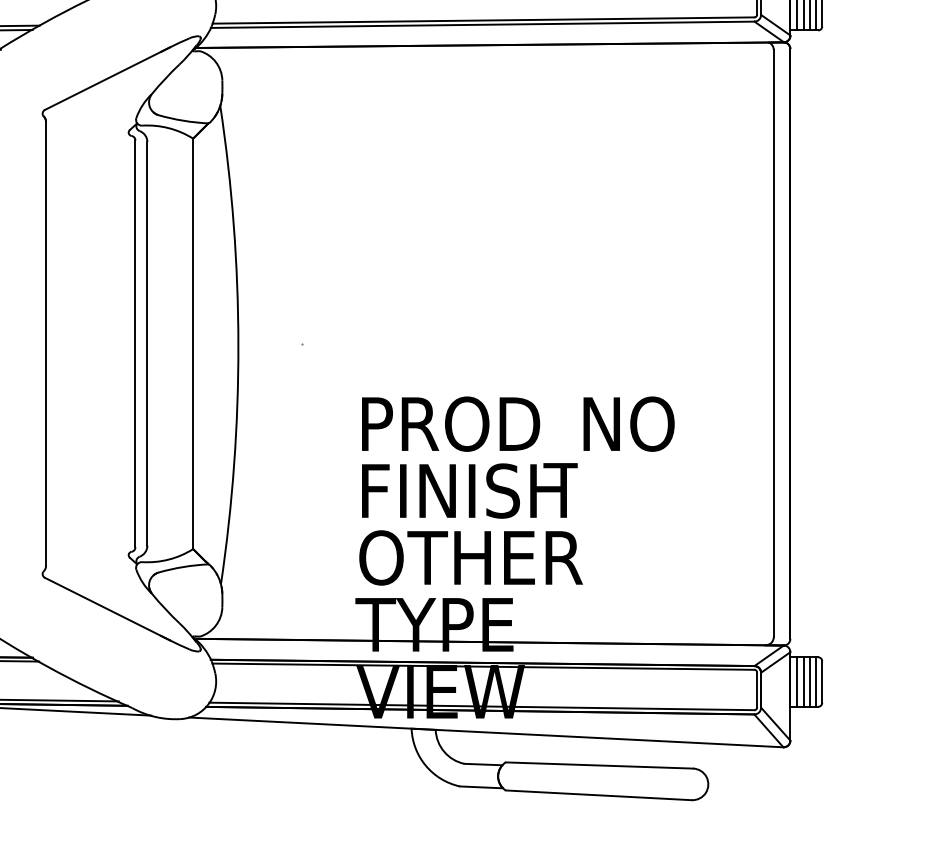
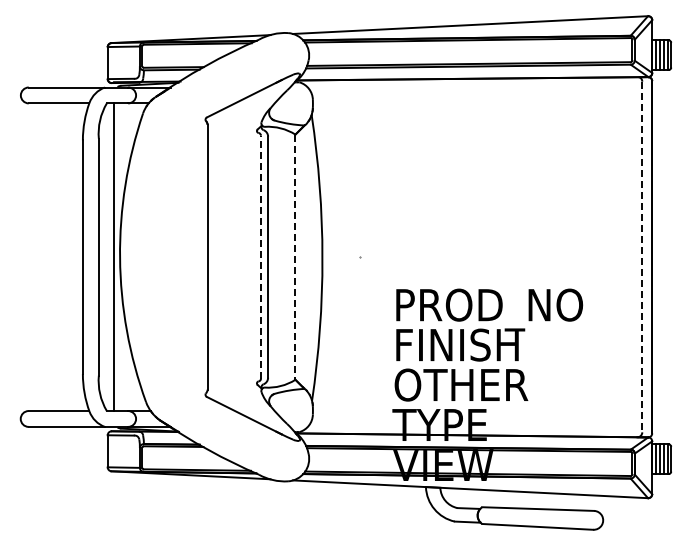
line: (134, 344) -> (260, 257), solid -> dashed
line: (193, 344) -> (295, 257), solid -> dashed
line: (774, 344) -> (642, 257), solid -> dashed

